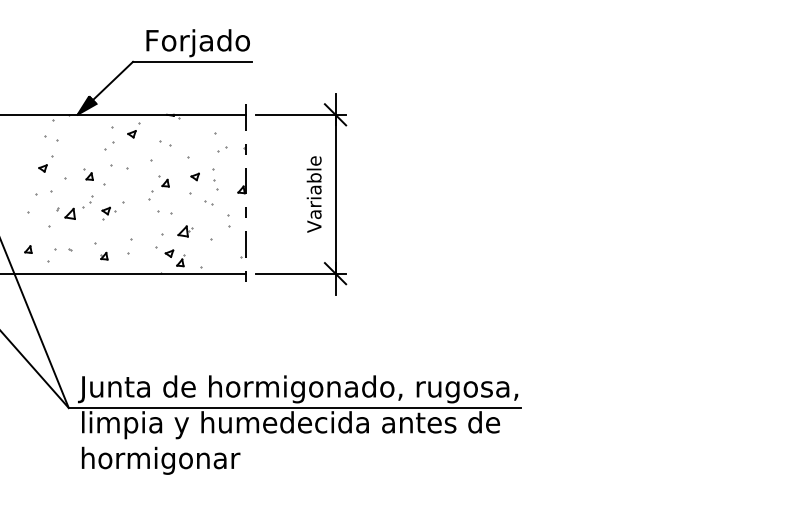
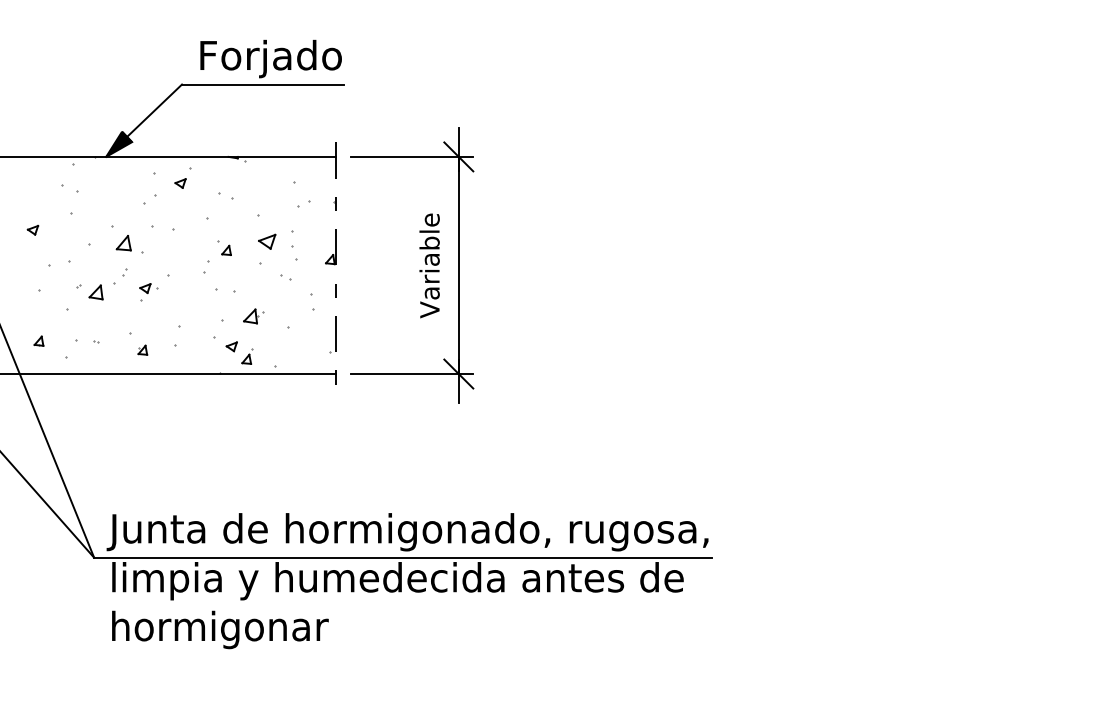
part: (42, 168) -> (32, 230), moved
part: (88, 174) -> (121, 238), size x1.6
part: (194, 176) -> (266, 241), size x1.6

